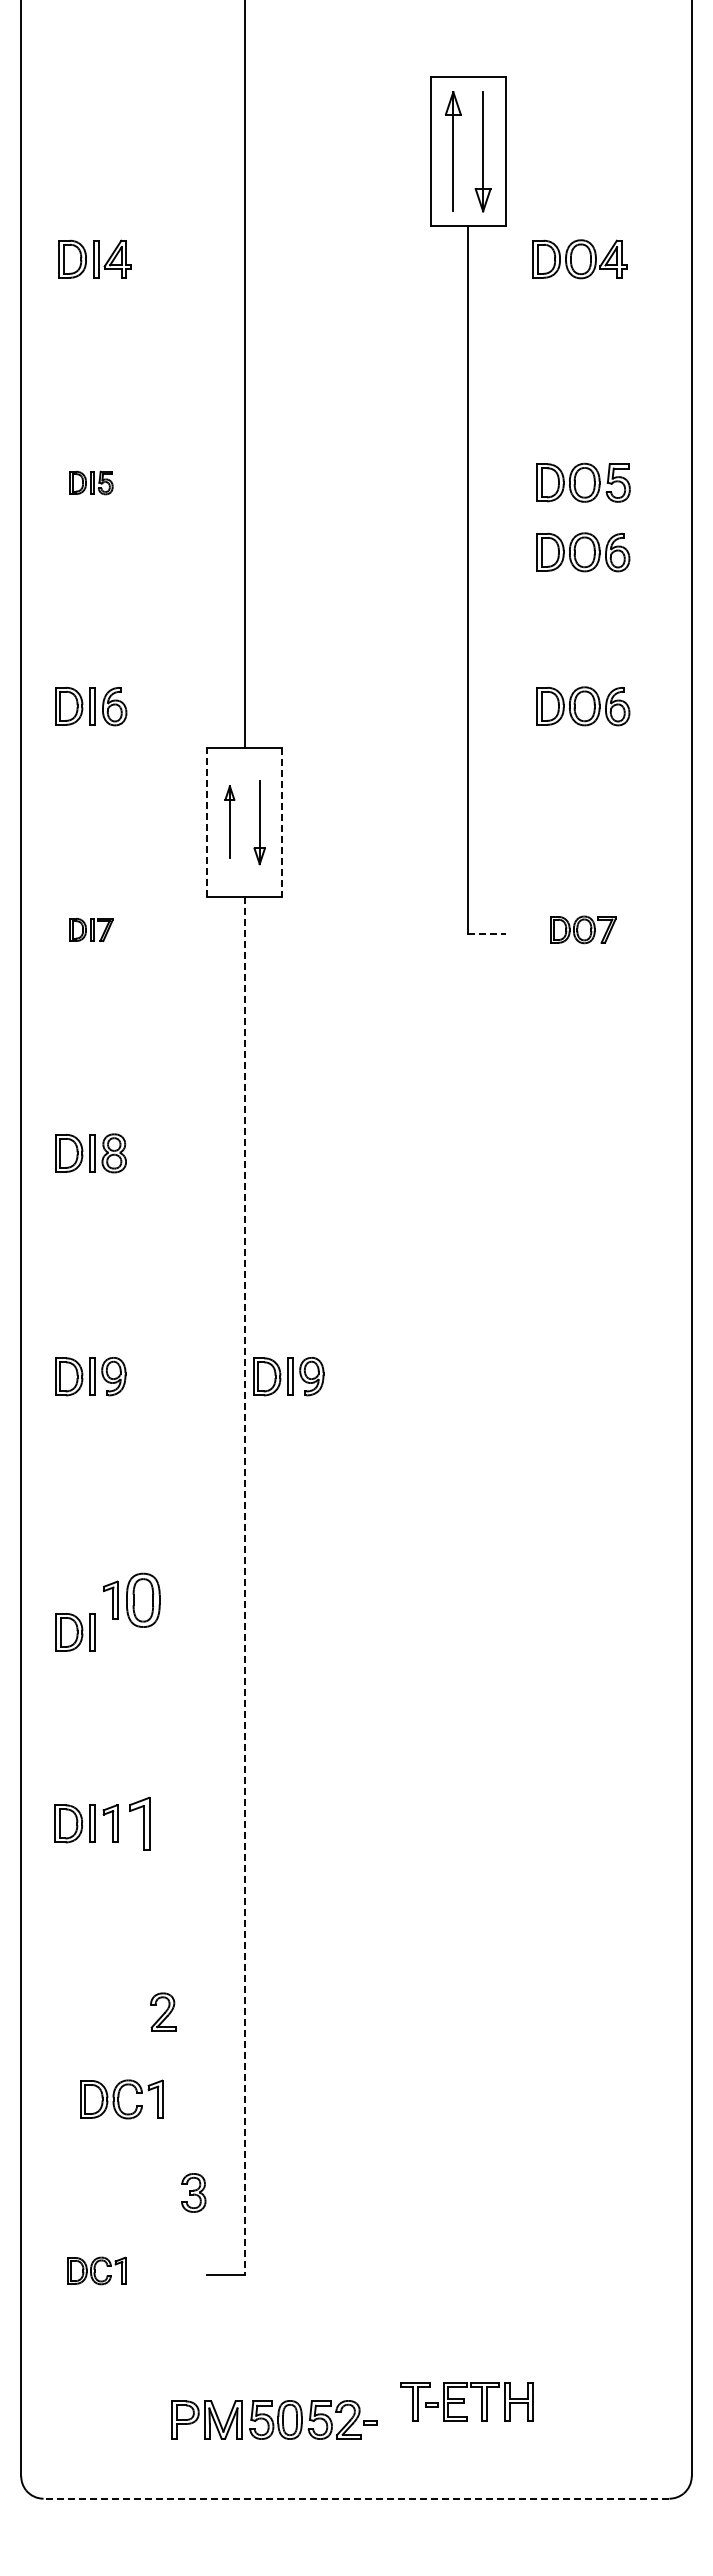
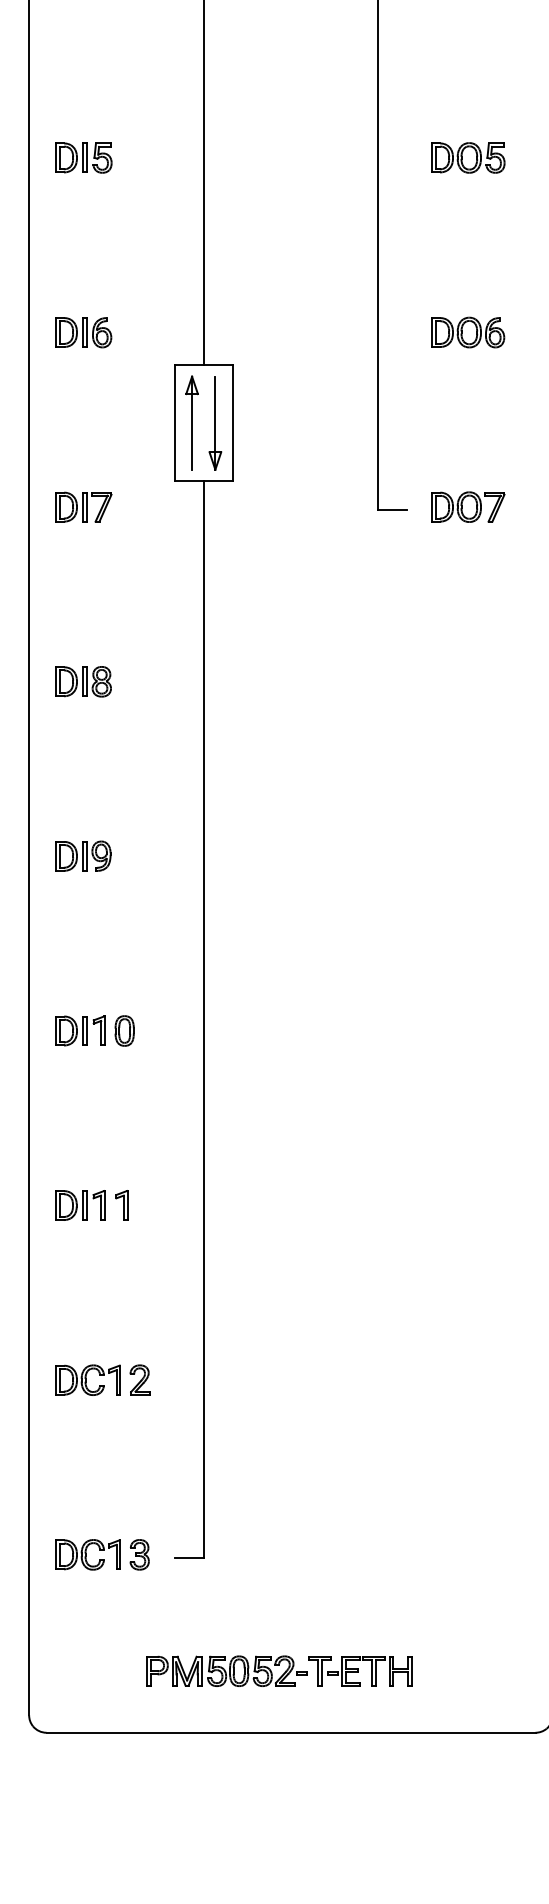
part: (91, 482) -> (84, 157), size x1.67
part: (583, 552) -> (468, 212), removed
part: (229, 821) -> (191, 422), size x1.67
line: (207, 822) -> (174, 423), dashed -> solid
part: (259, 822) -> (215, 423), size x1.43
line: (281, 822) -> (232, 423), dashed -> solid
part: (91, 929) -> (84, 506), size x1.67
part: (583, 929) -> (468, 506), size x1.43
line: (486, 934) -> (392, 510), dashed -> solid
part: (288, 1376) -> (237, 856), removed
line: (244, 1586) -> (203, 1020), dashed -> solid
part: (143, 1600) -> (124, 1031), size x0.71
part: (75, 1632) -> (71, 1031), moved
part: (139, 1823) -> (121, 1205), size x0.71
part: (163, 2011) -> (140, 1379), moved
part: (121, 2099) -> (87, 1380), moved
part: (193, 2192) -> (139, 1554), moved
part: (96, 2270) -> (87, 1554), size x1.43
part: (466, 2401) -> (359, 1670), moved
line: (356, 2498) -> (291, 1732), dashed -> solid

